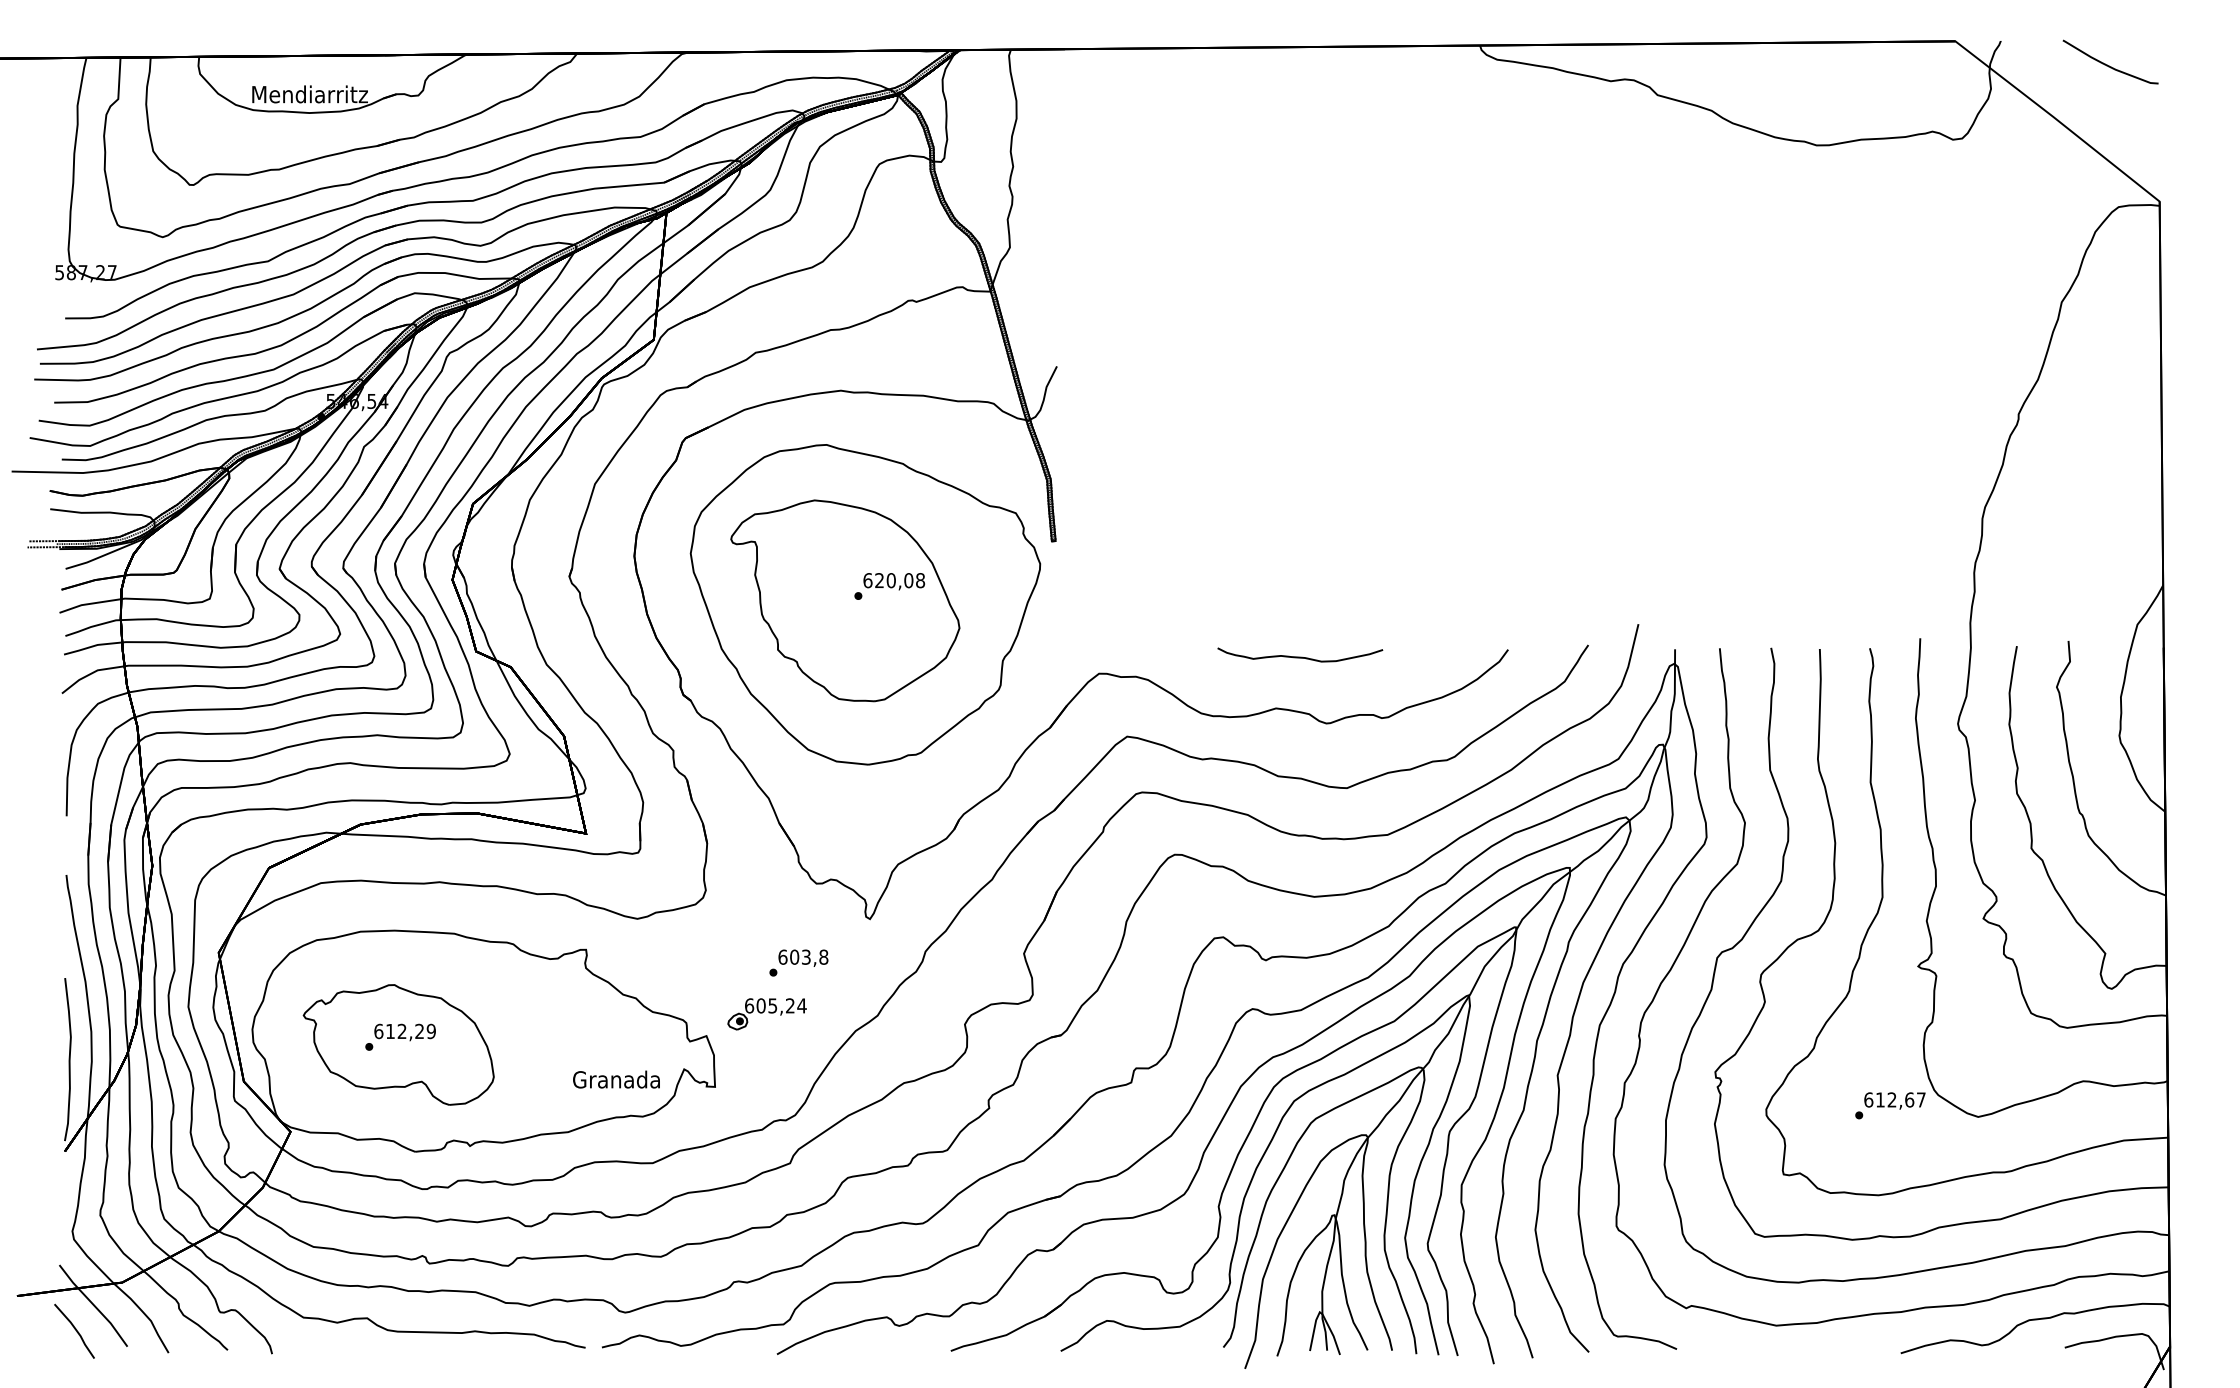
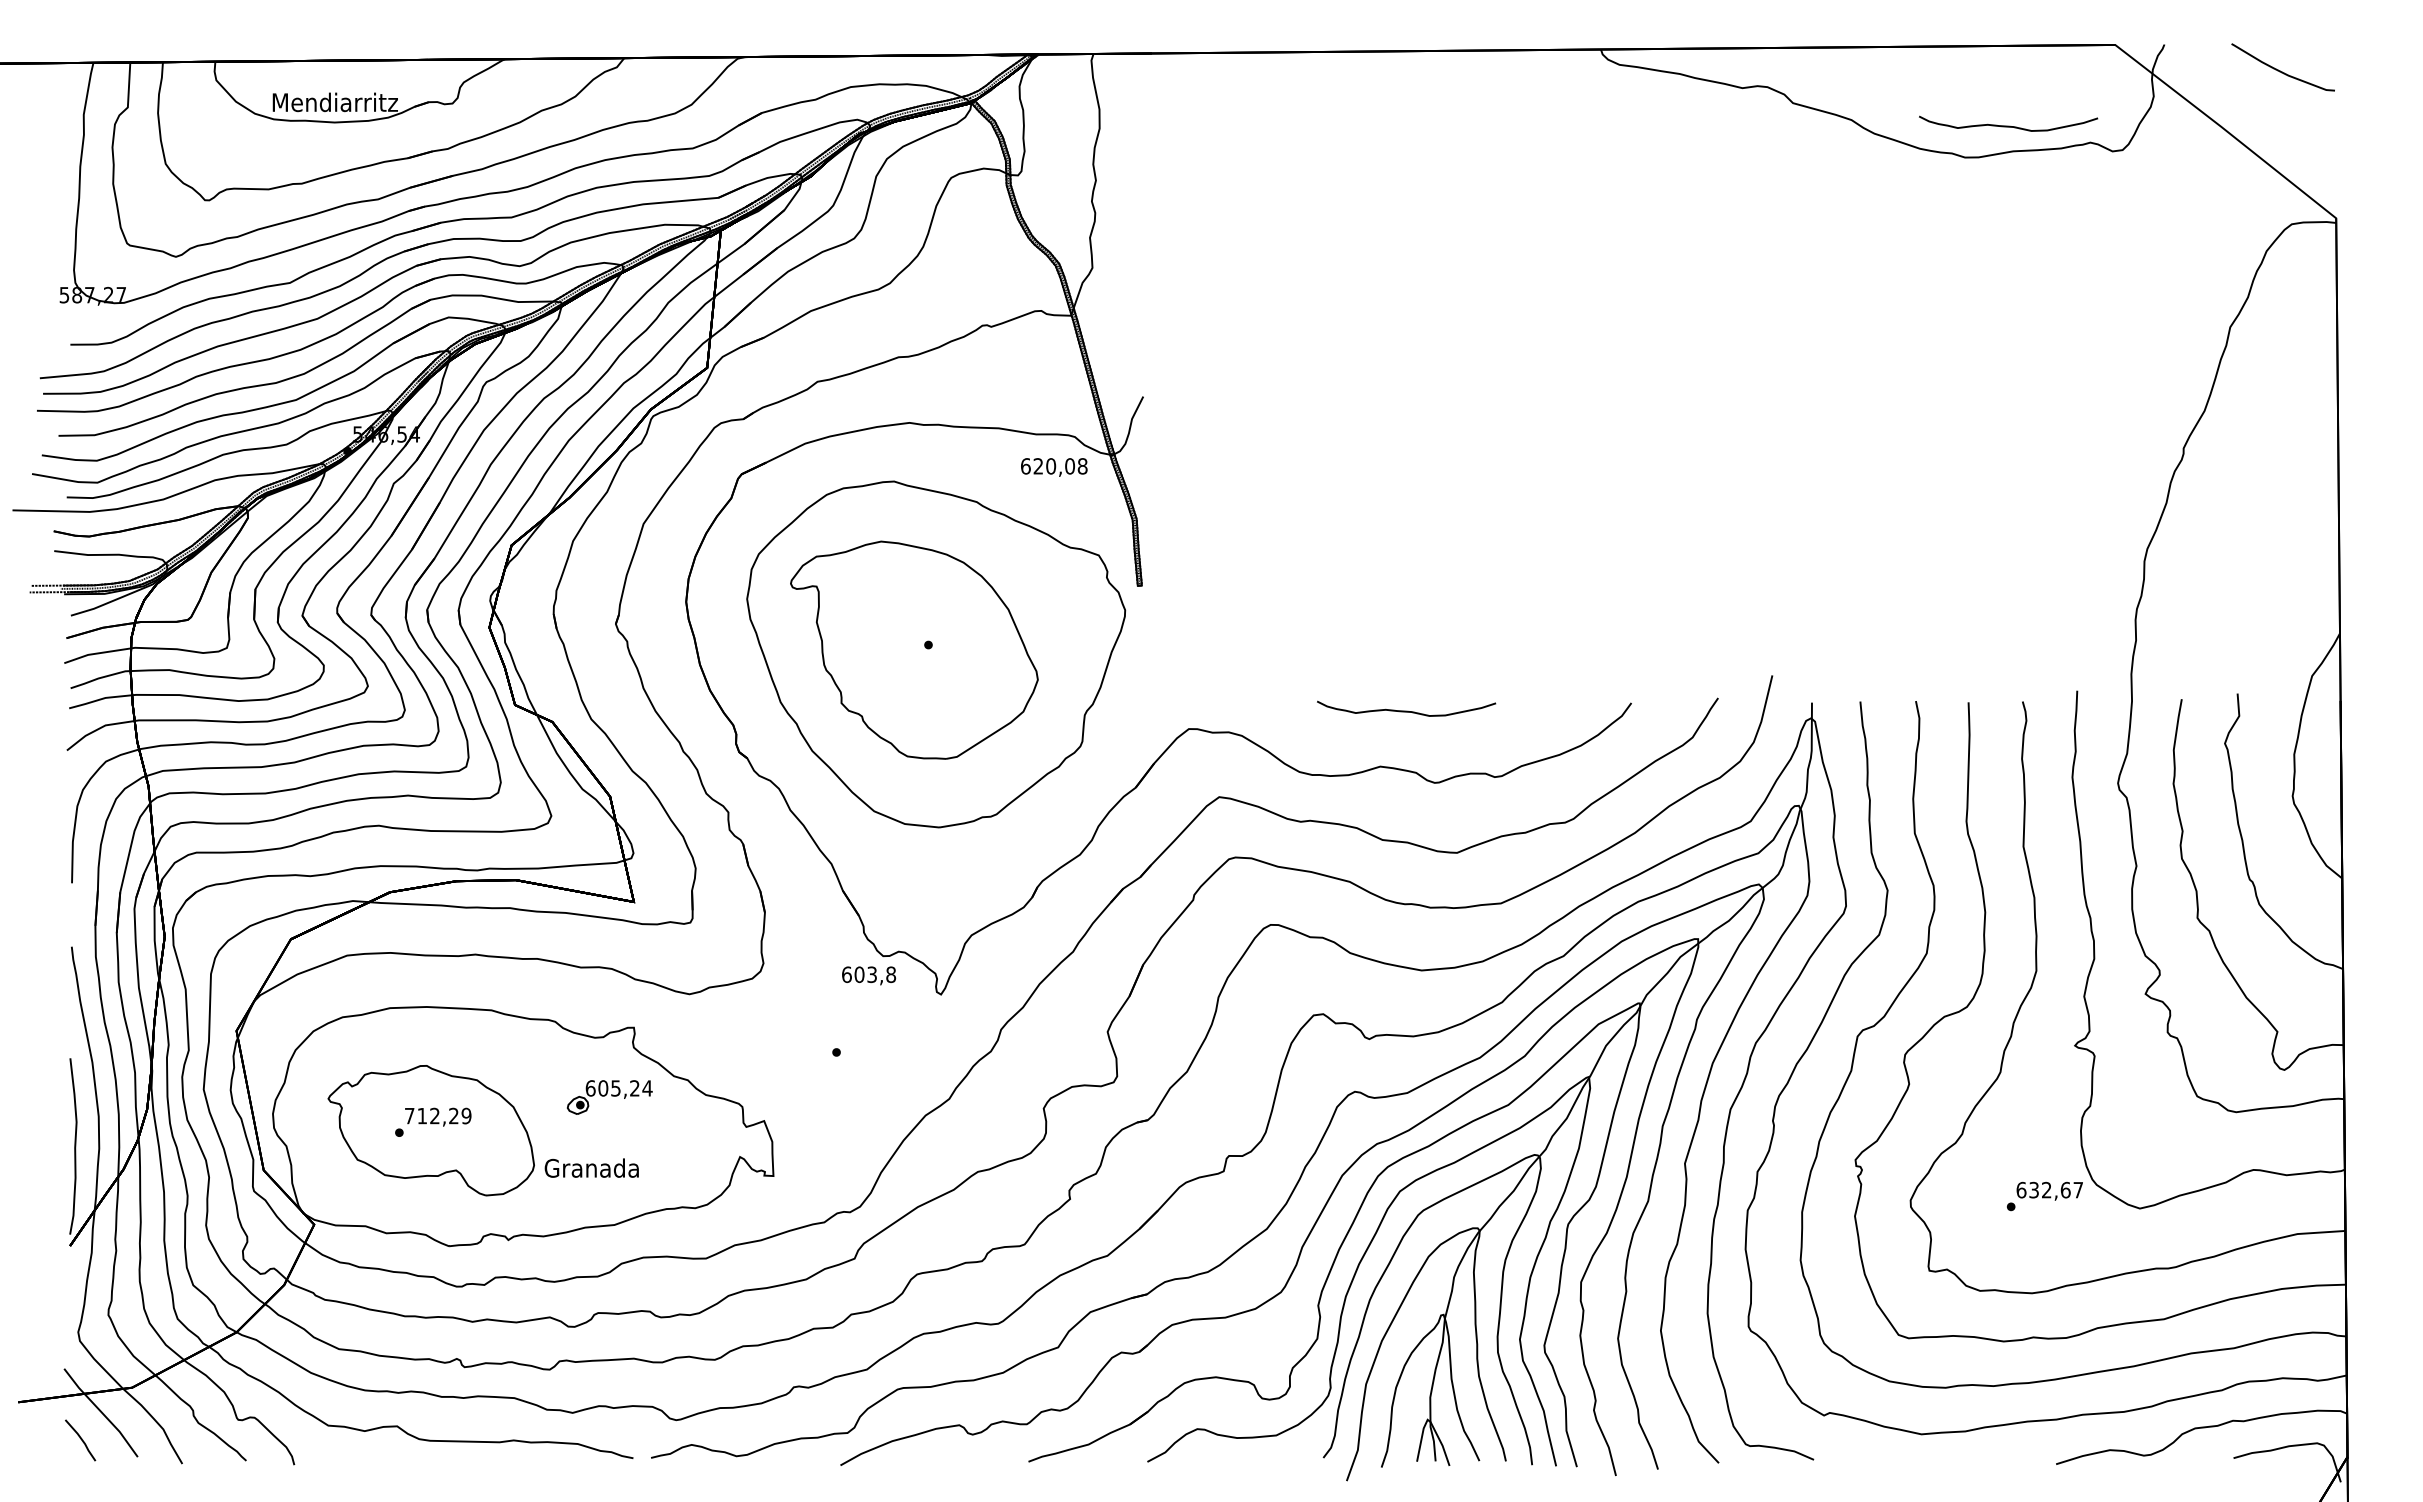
curve: (1856, 115) -> (2008, 125), added
text: (894, 581) -> (1054, 467), moved
text: (803, 957) -> (869, 975), moved
part: (766, 1014) -> (609, 1097), moved
text: (378, 1030) -> (409, 1115), 612,29 -> 712,29
text: (616, 1079) -> (591, 1167), moved
text: (1879, 1099) -> (2033, 1189), 612,67 -> 632,67
part: (74, 1331) -> (80, 1440), size x0.7

